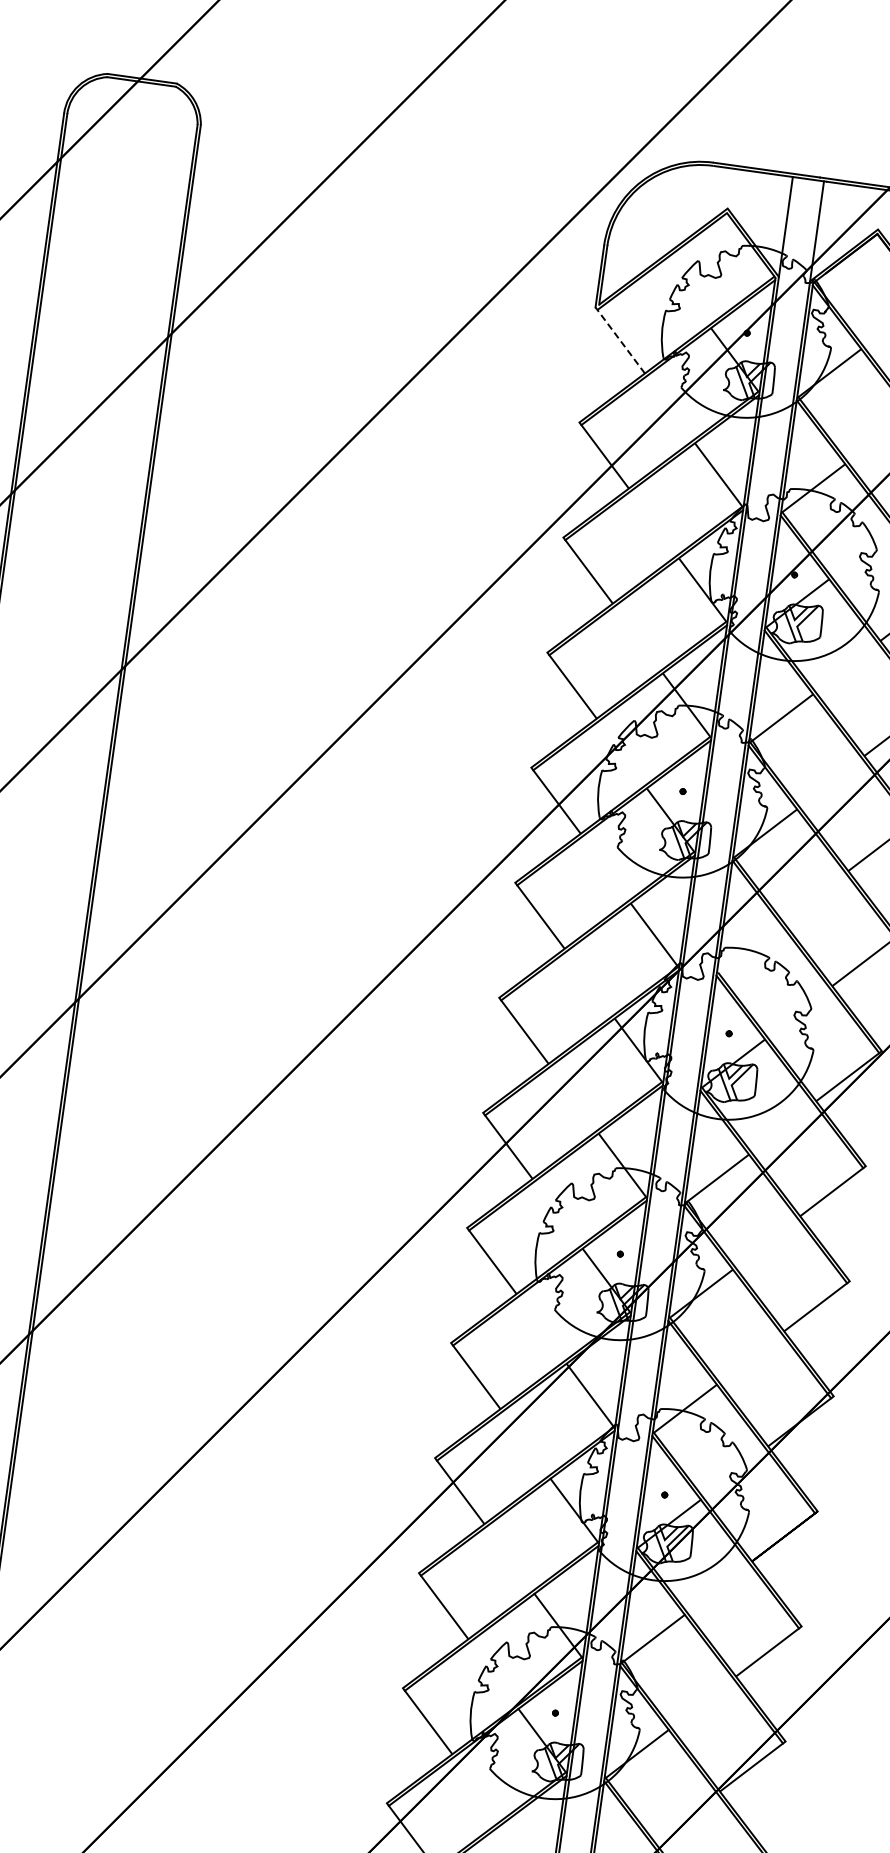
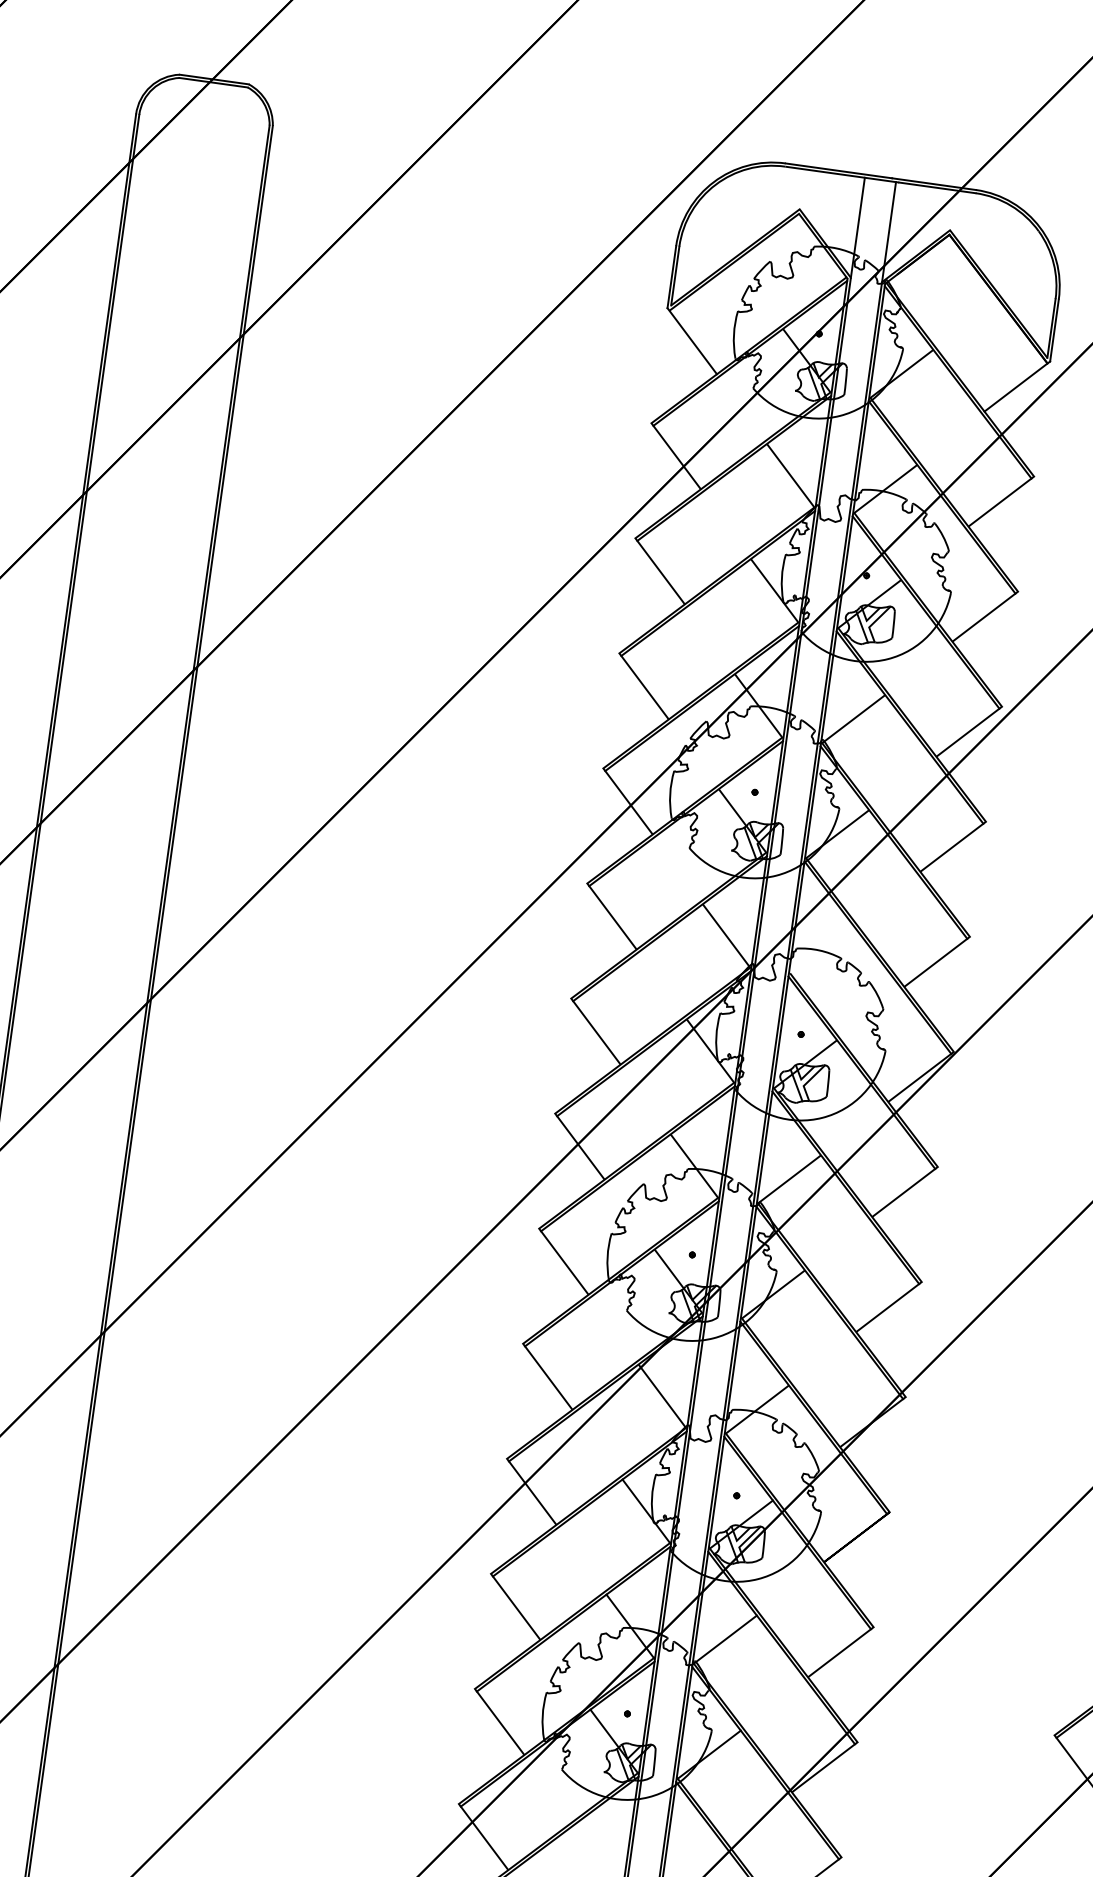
line: (619, 339) -> (691, 340), dashed -> solid

